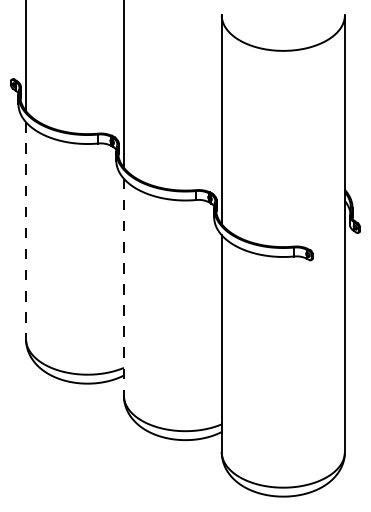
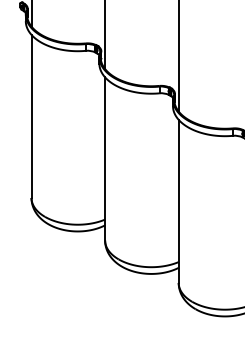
line: (26, 231) -> (31, 117), dashed -> solid
line: (123, 287) -> (104, 159), dashed -> solid

